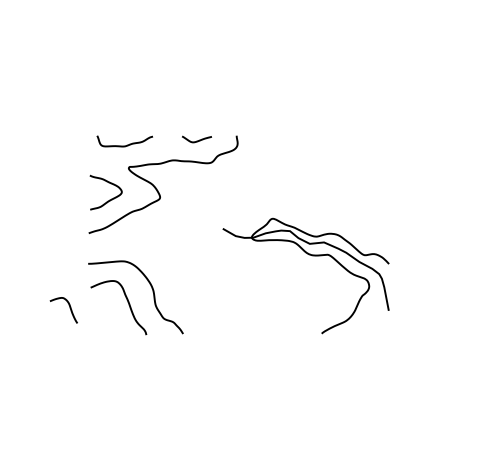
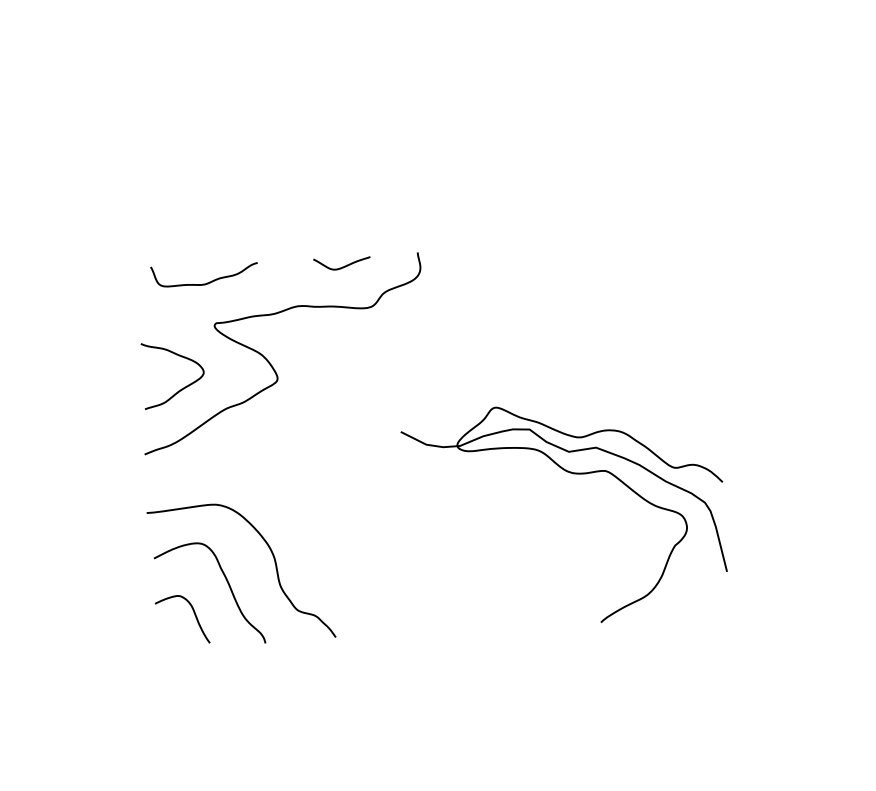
part: (69, 308) -> (193, 615), moved

